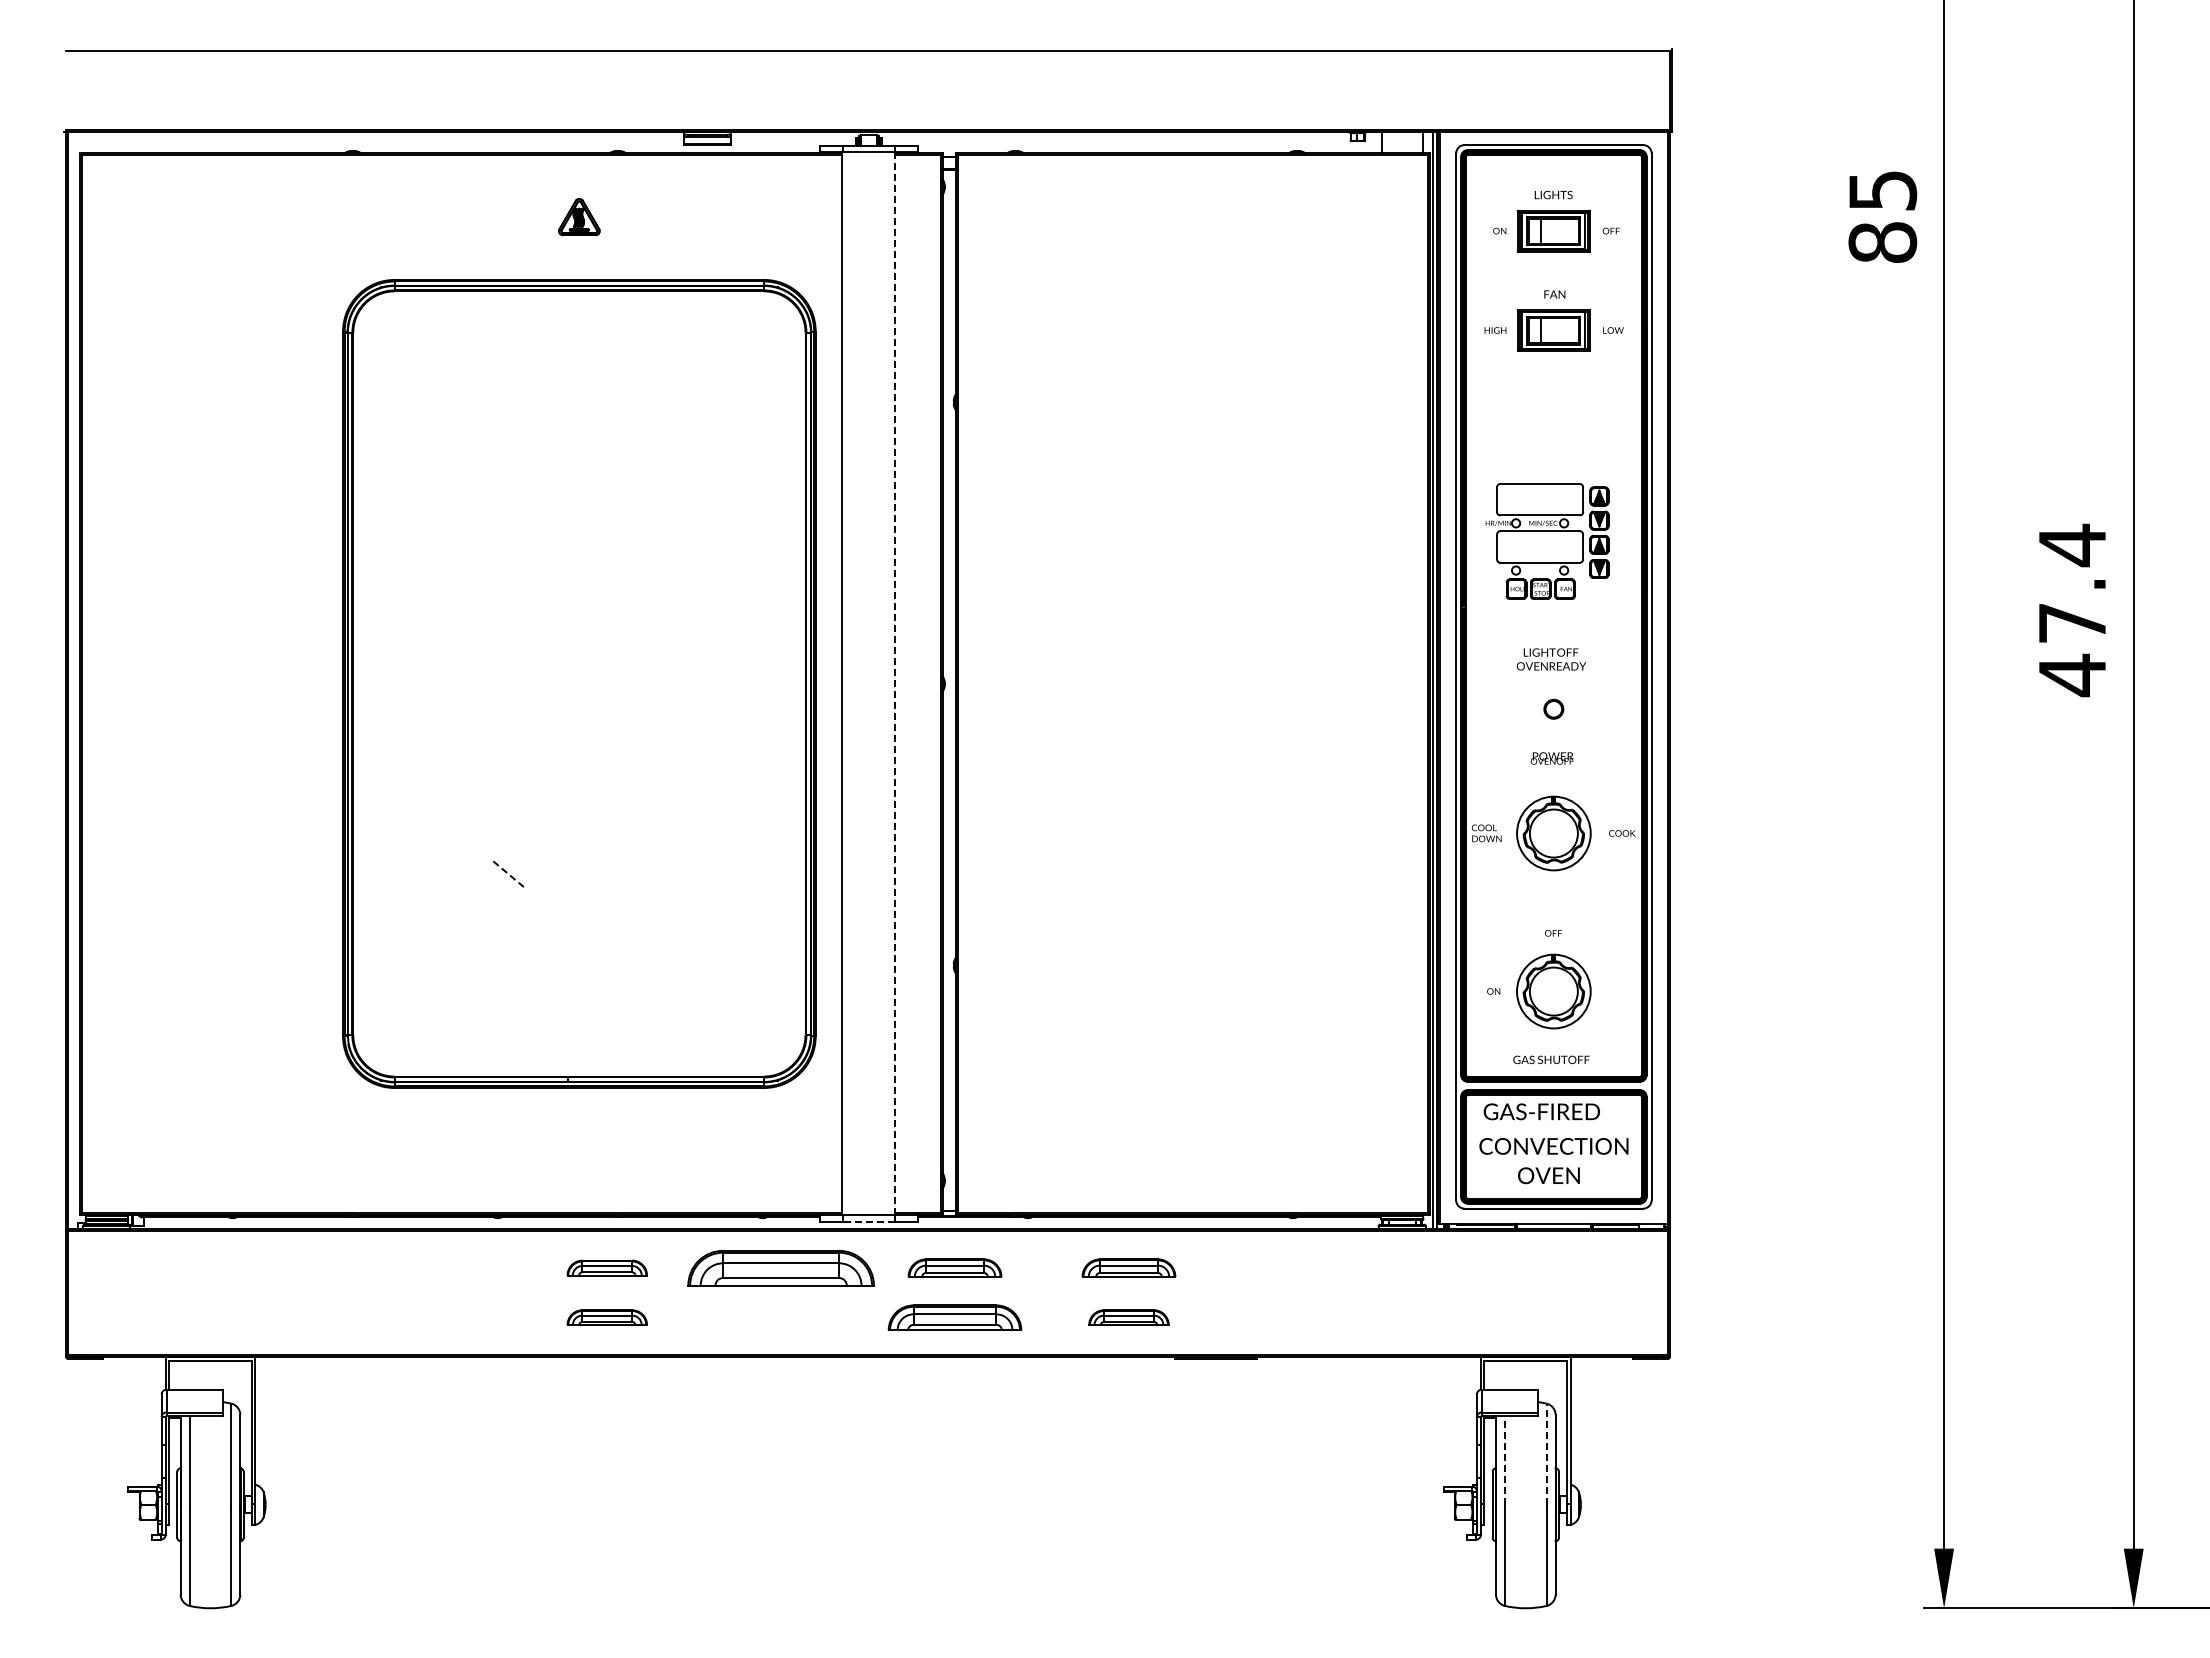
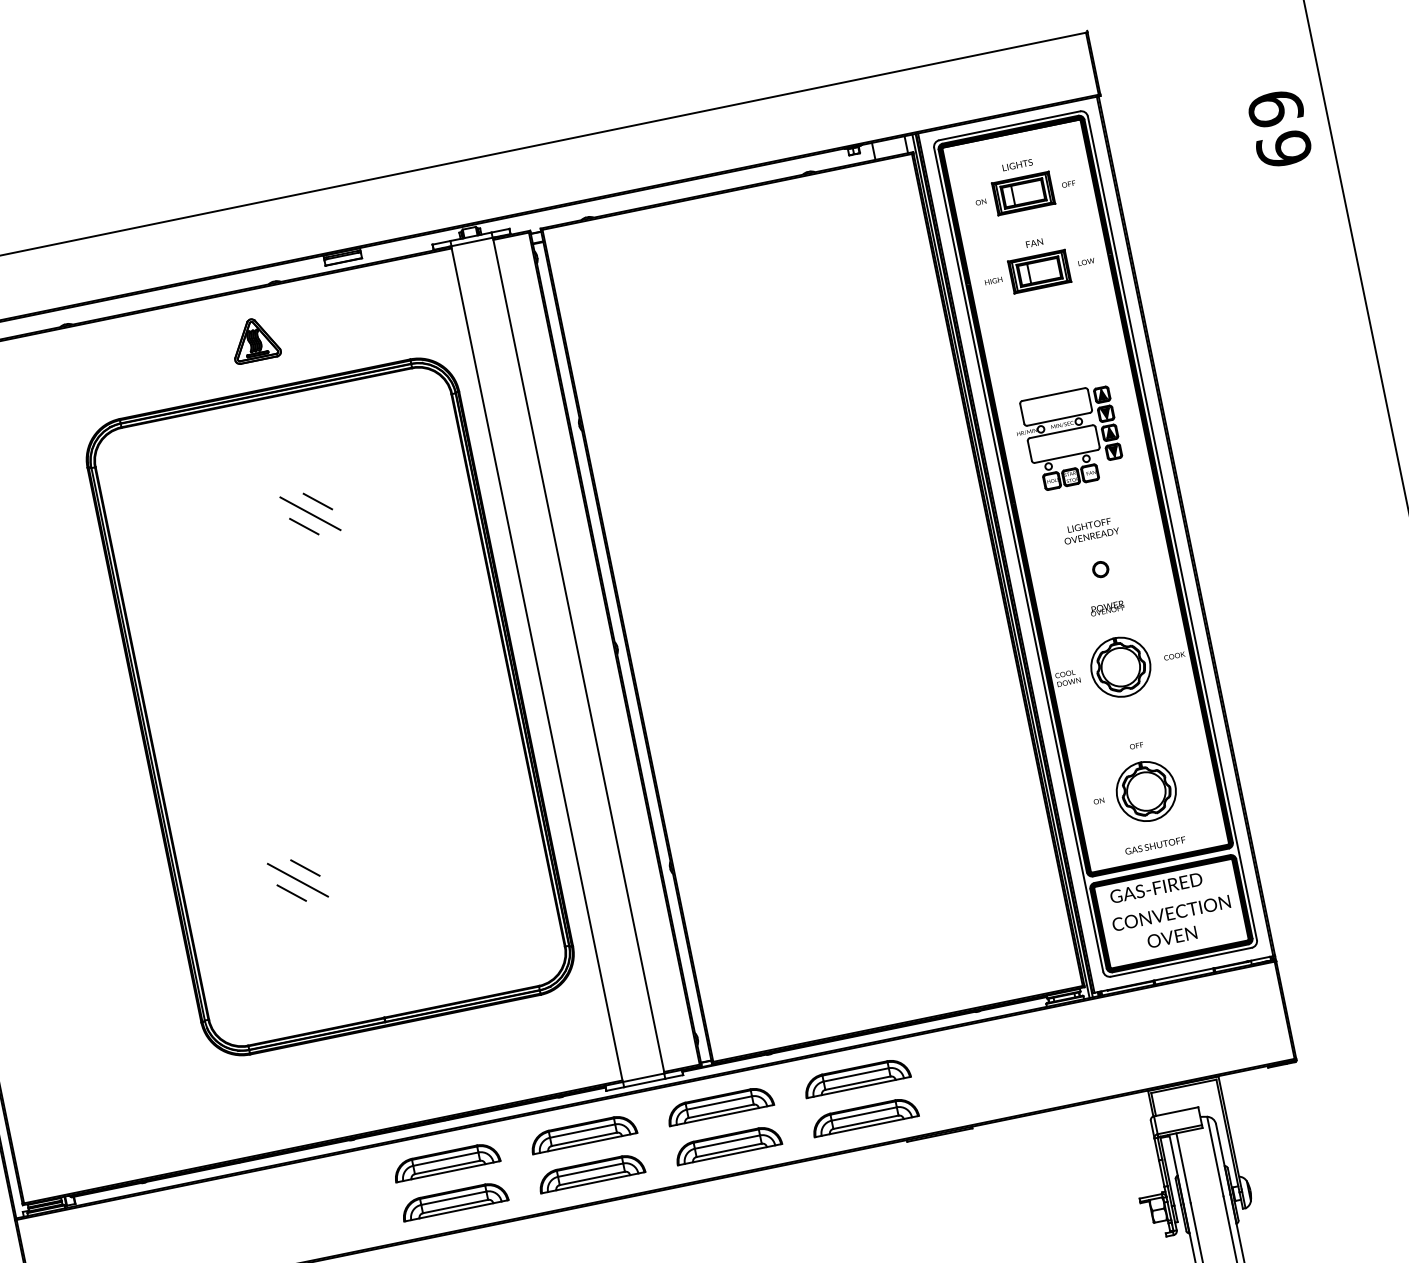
part: (579, 216) -> (254, 339), size x1.43
text: (1882, 216) -> (1279, 128), 85 -> 69
line: (615, 430) -> (317, 501), added
line: (603, 442) -> (310, 513), added
line: (592, 457) -> (304, 526), added
line: (895, 683) -> (578, 655), dashed -> solid
line: (509, 874) -> (306, 868), dashed -> solid
line: (496, 886) -> (297, 879), added
line: (485, 901) -> (291, 893), added
line: (868, 1221) -> (644, 1083), dashed -> solid
part: (607, 1267) -> (446, 1161), size x1.67
part: (780, 1267) -> (582, 1133), size x0.71
part: (954, 1267) -> (719, 1105), size x1.43
part: (1128, 1267) -> (856, 1077), size x1.43
part: (607, 1317) -> (454, 1200), size x1.67
part: (780, 1317) -> (590, 1172), added
part: (1128, 1317) -> (864, 1116), size x1.67
line: (1546, 1454) -> (1215, 1156), dashed -> solid
line: (1504, 1459) -> (1183, 1167), dashed -> solid

